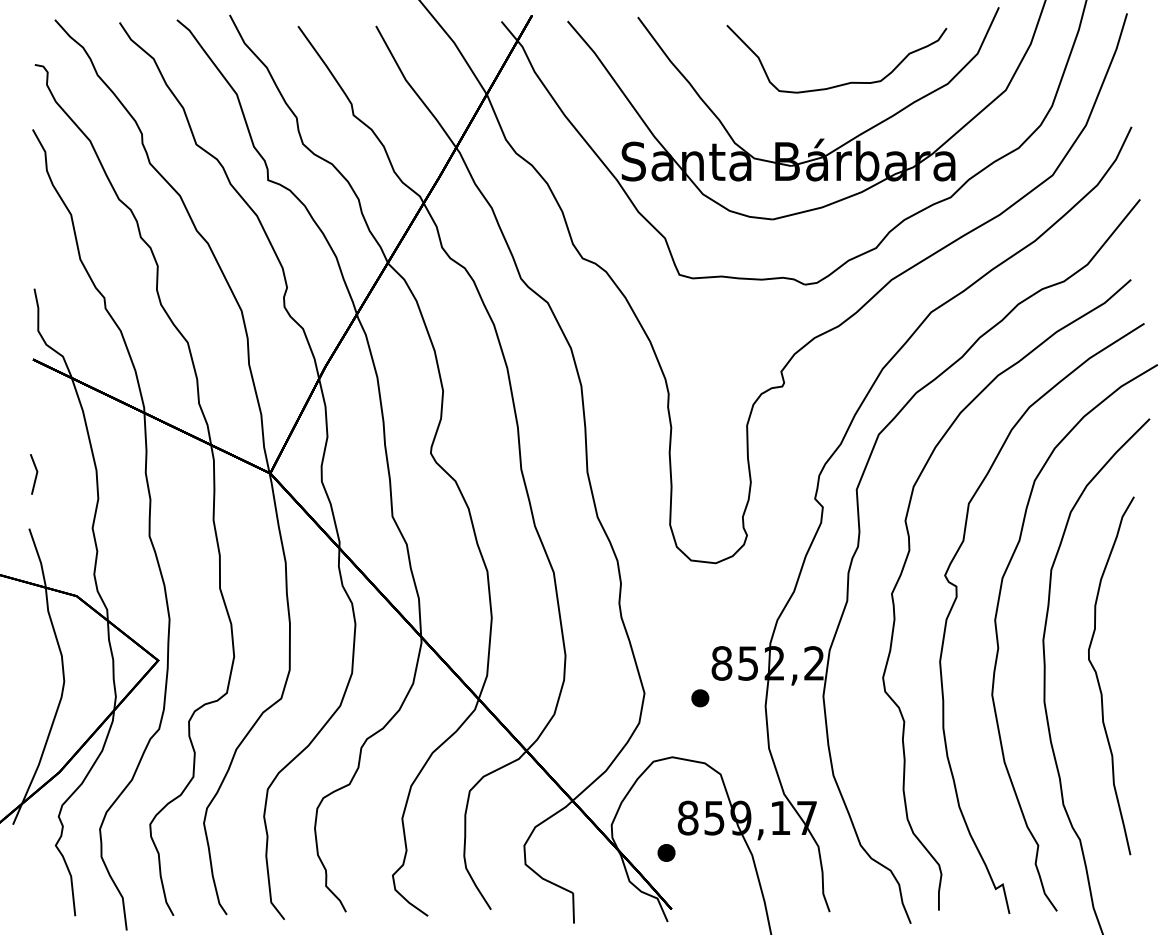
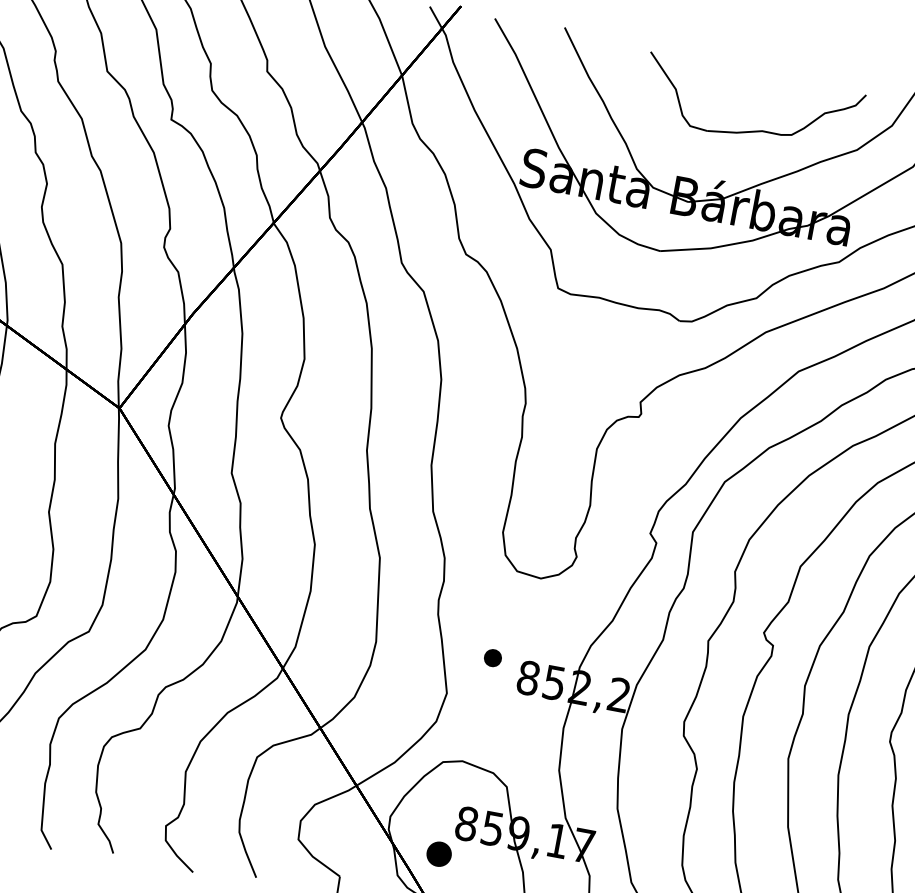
part: (700, 698) -> (493, 658), moved
part: (666, 852) -> (439, 853), size x1.4

